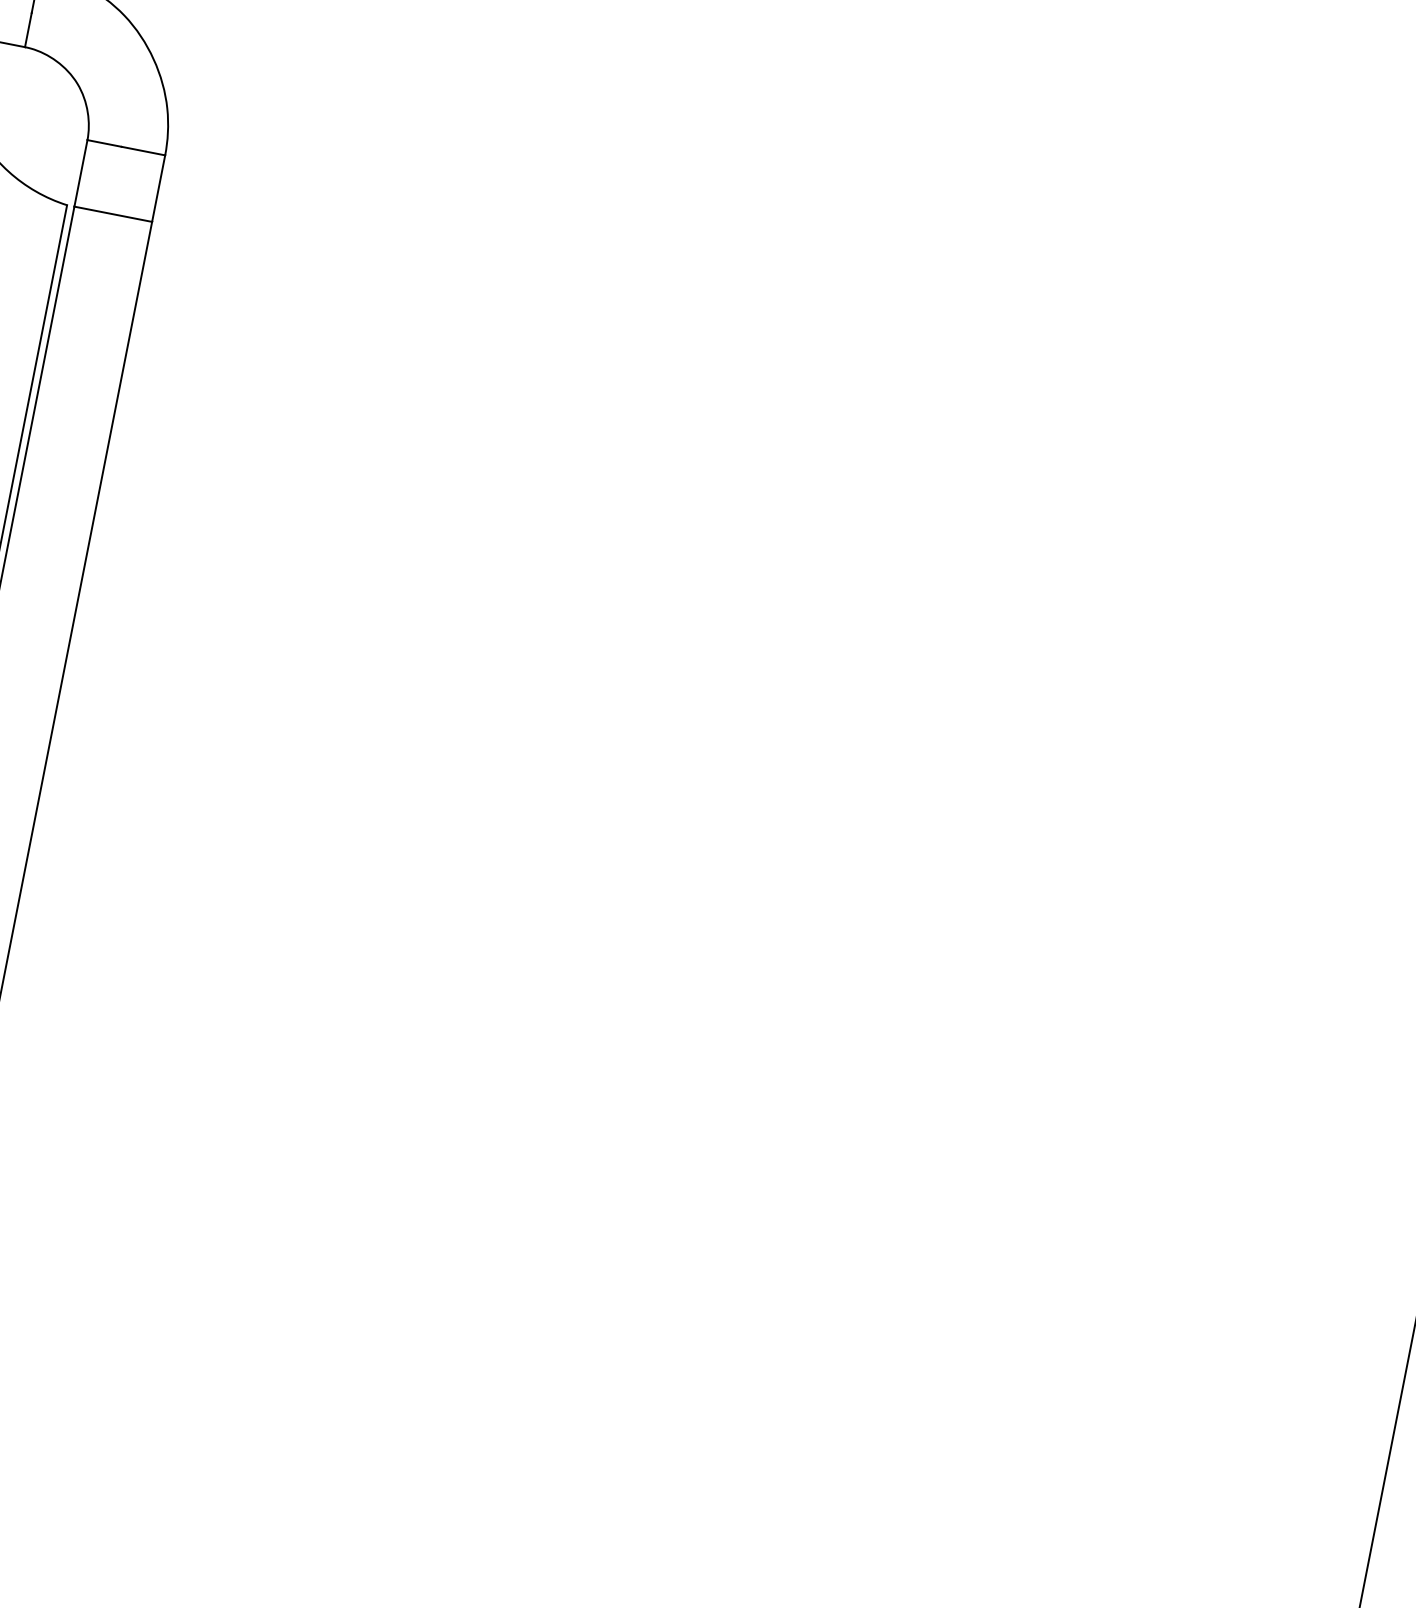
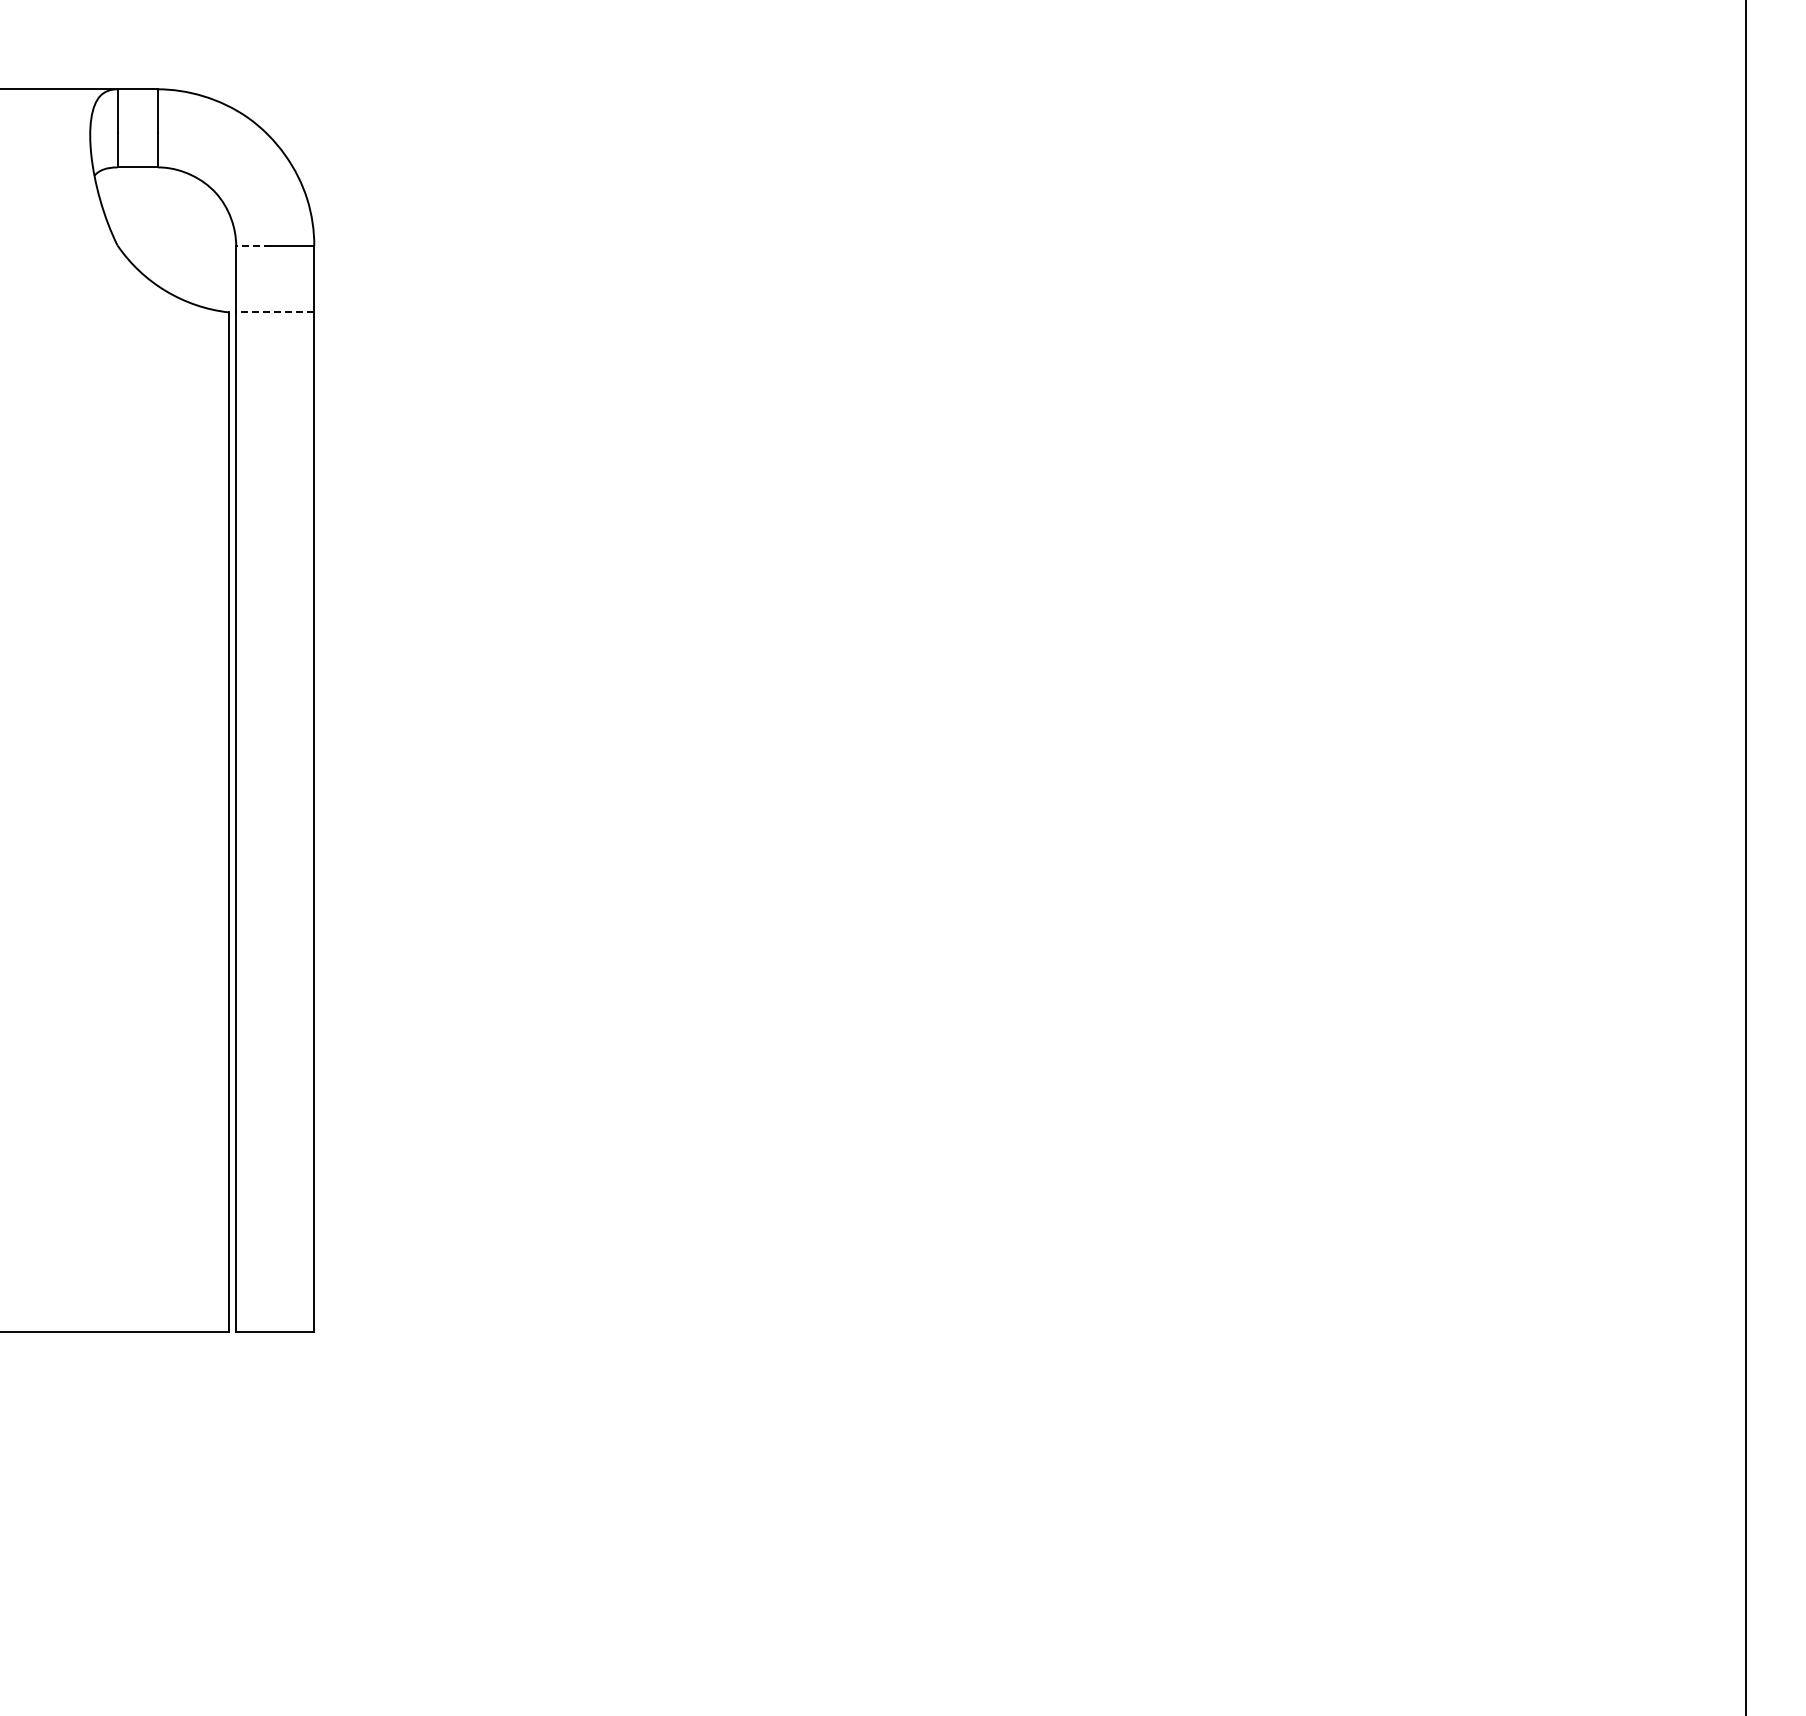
line: (103, 143) -> (252, 245), solid -> dashed
line: (112, 214) -> (274, 312), solid -> dashed

